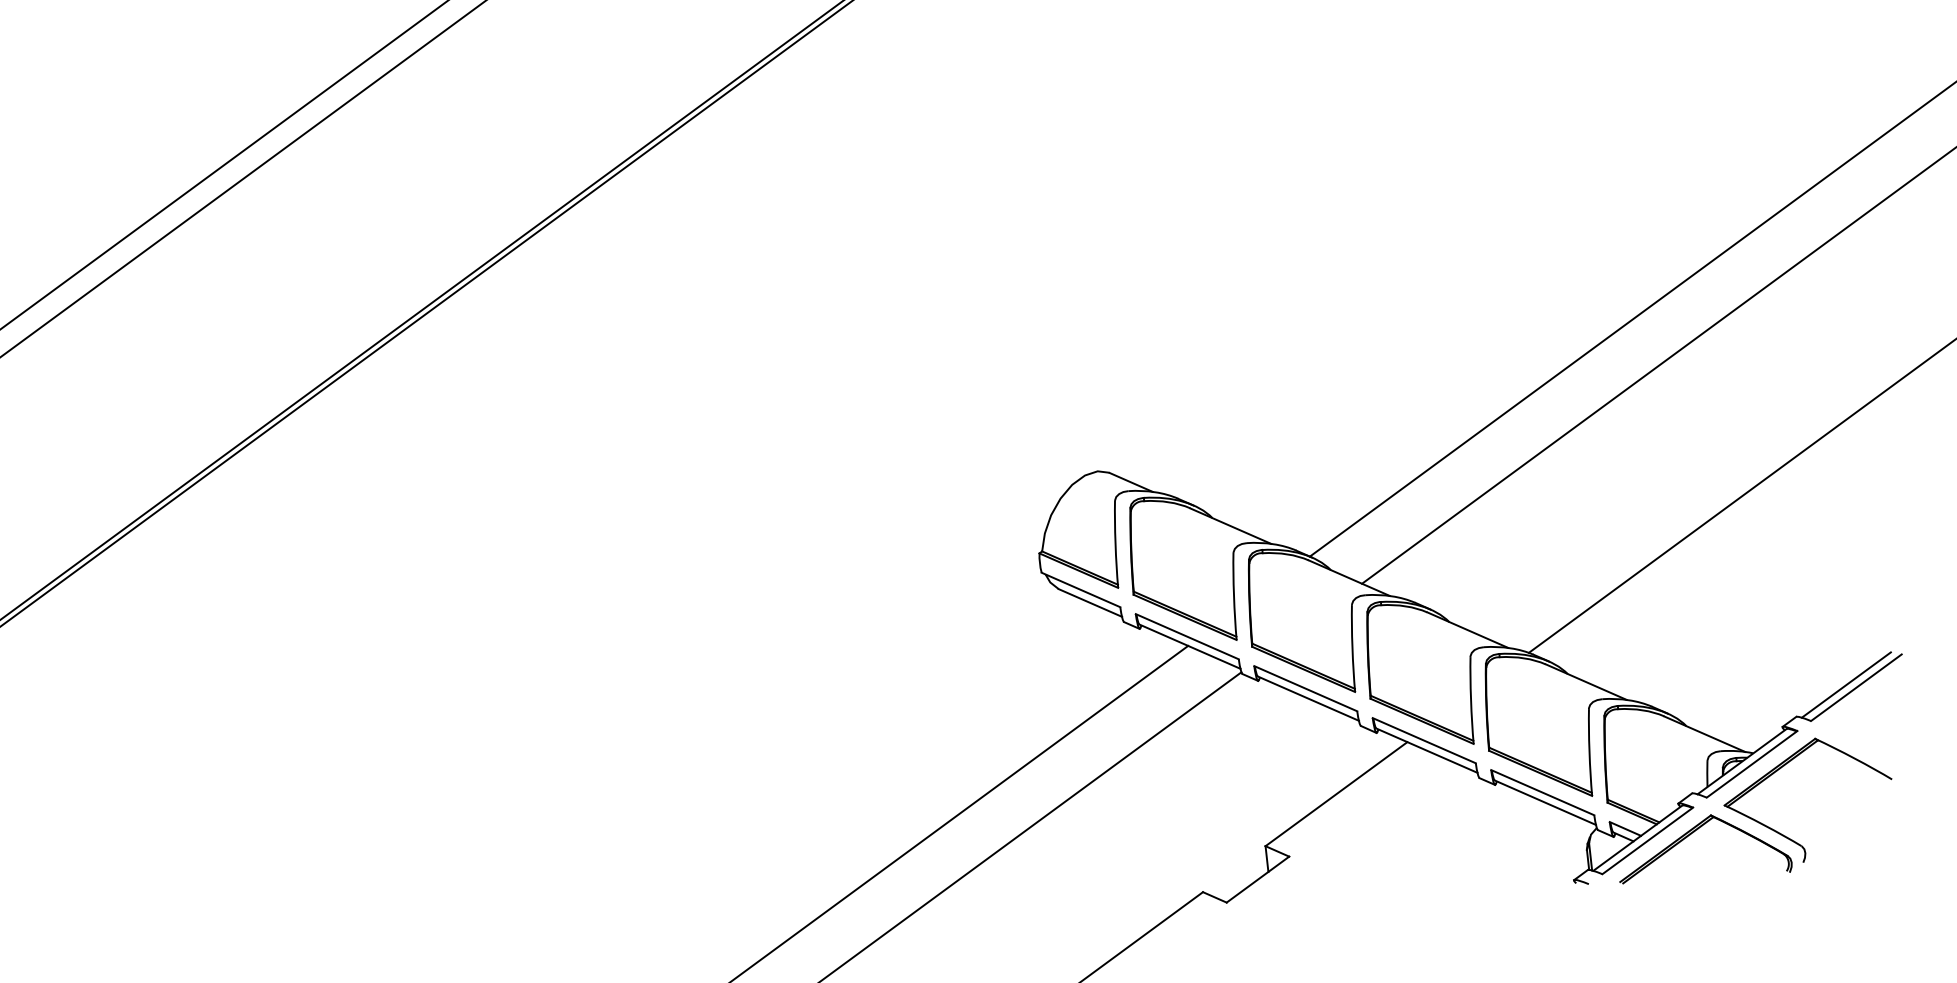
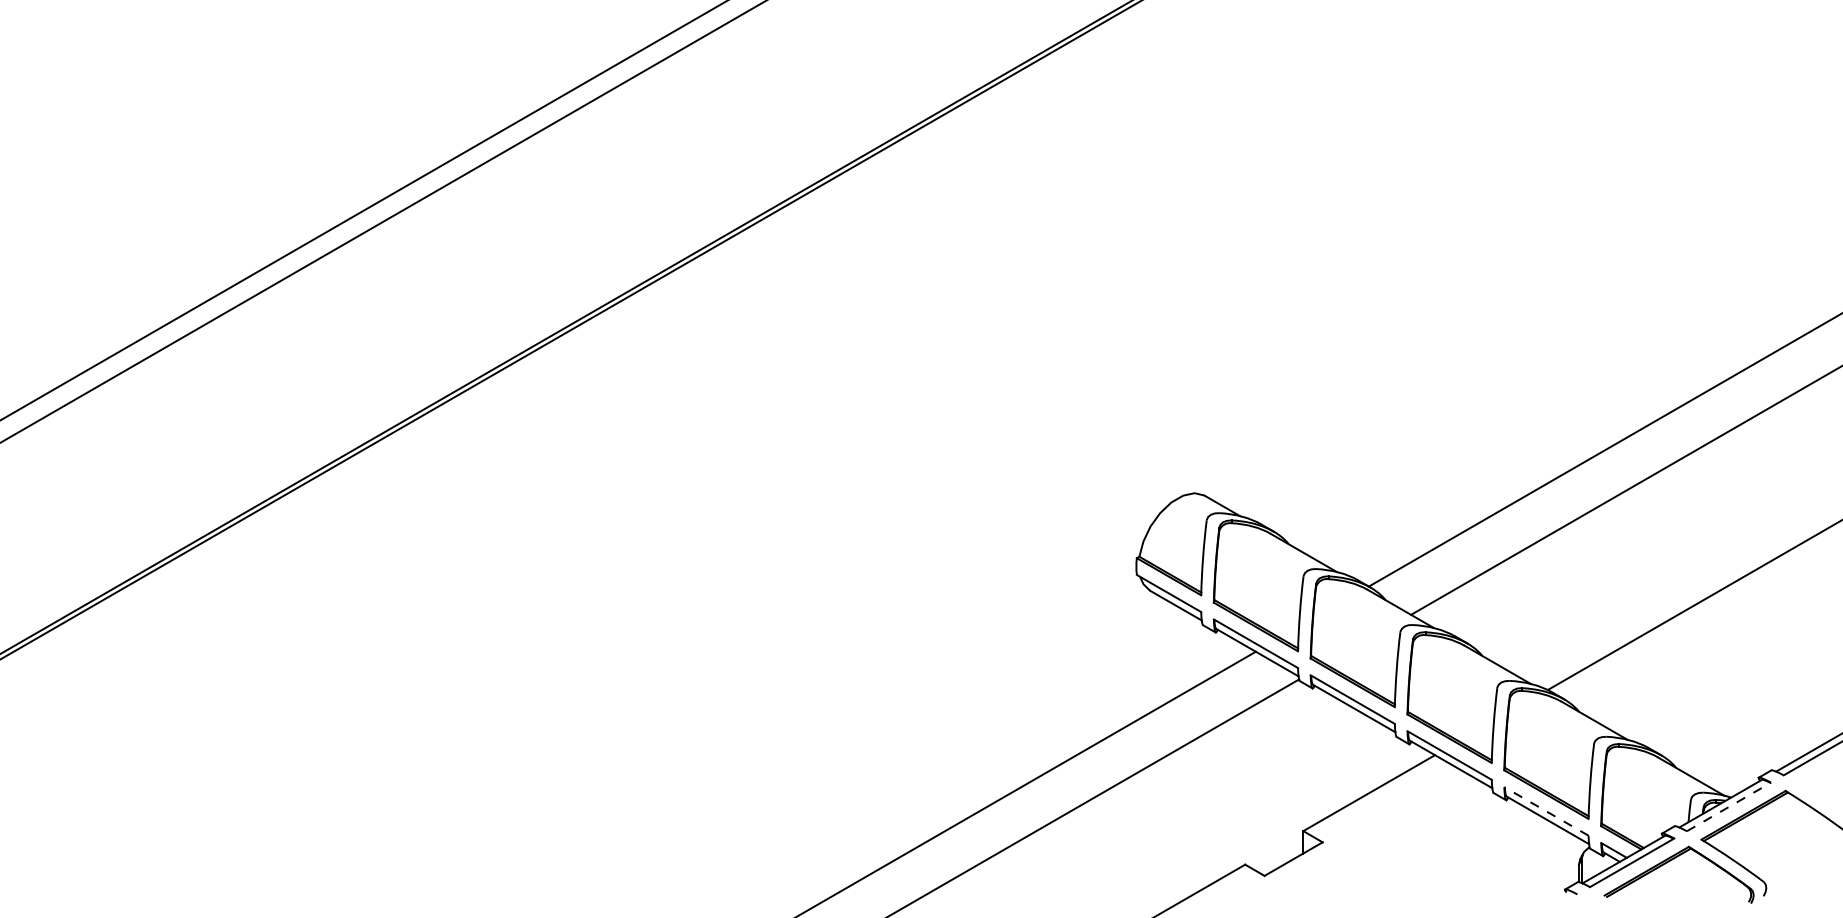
line: (1752, 763) -> (1729, 806), solid -> dashed
line: (1542, 792) -> (1546, 811), solid -> dashed

